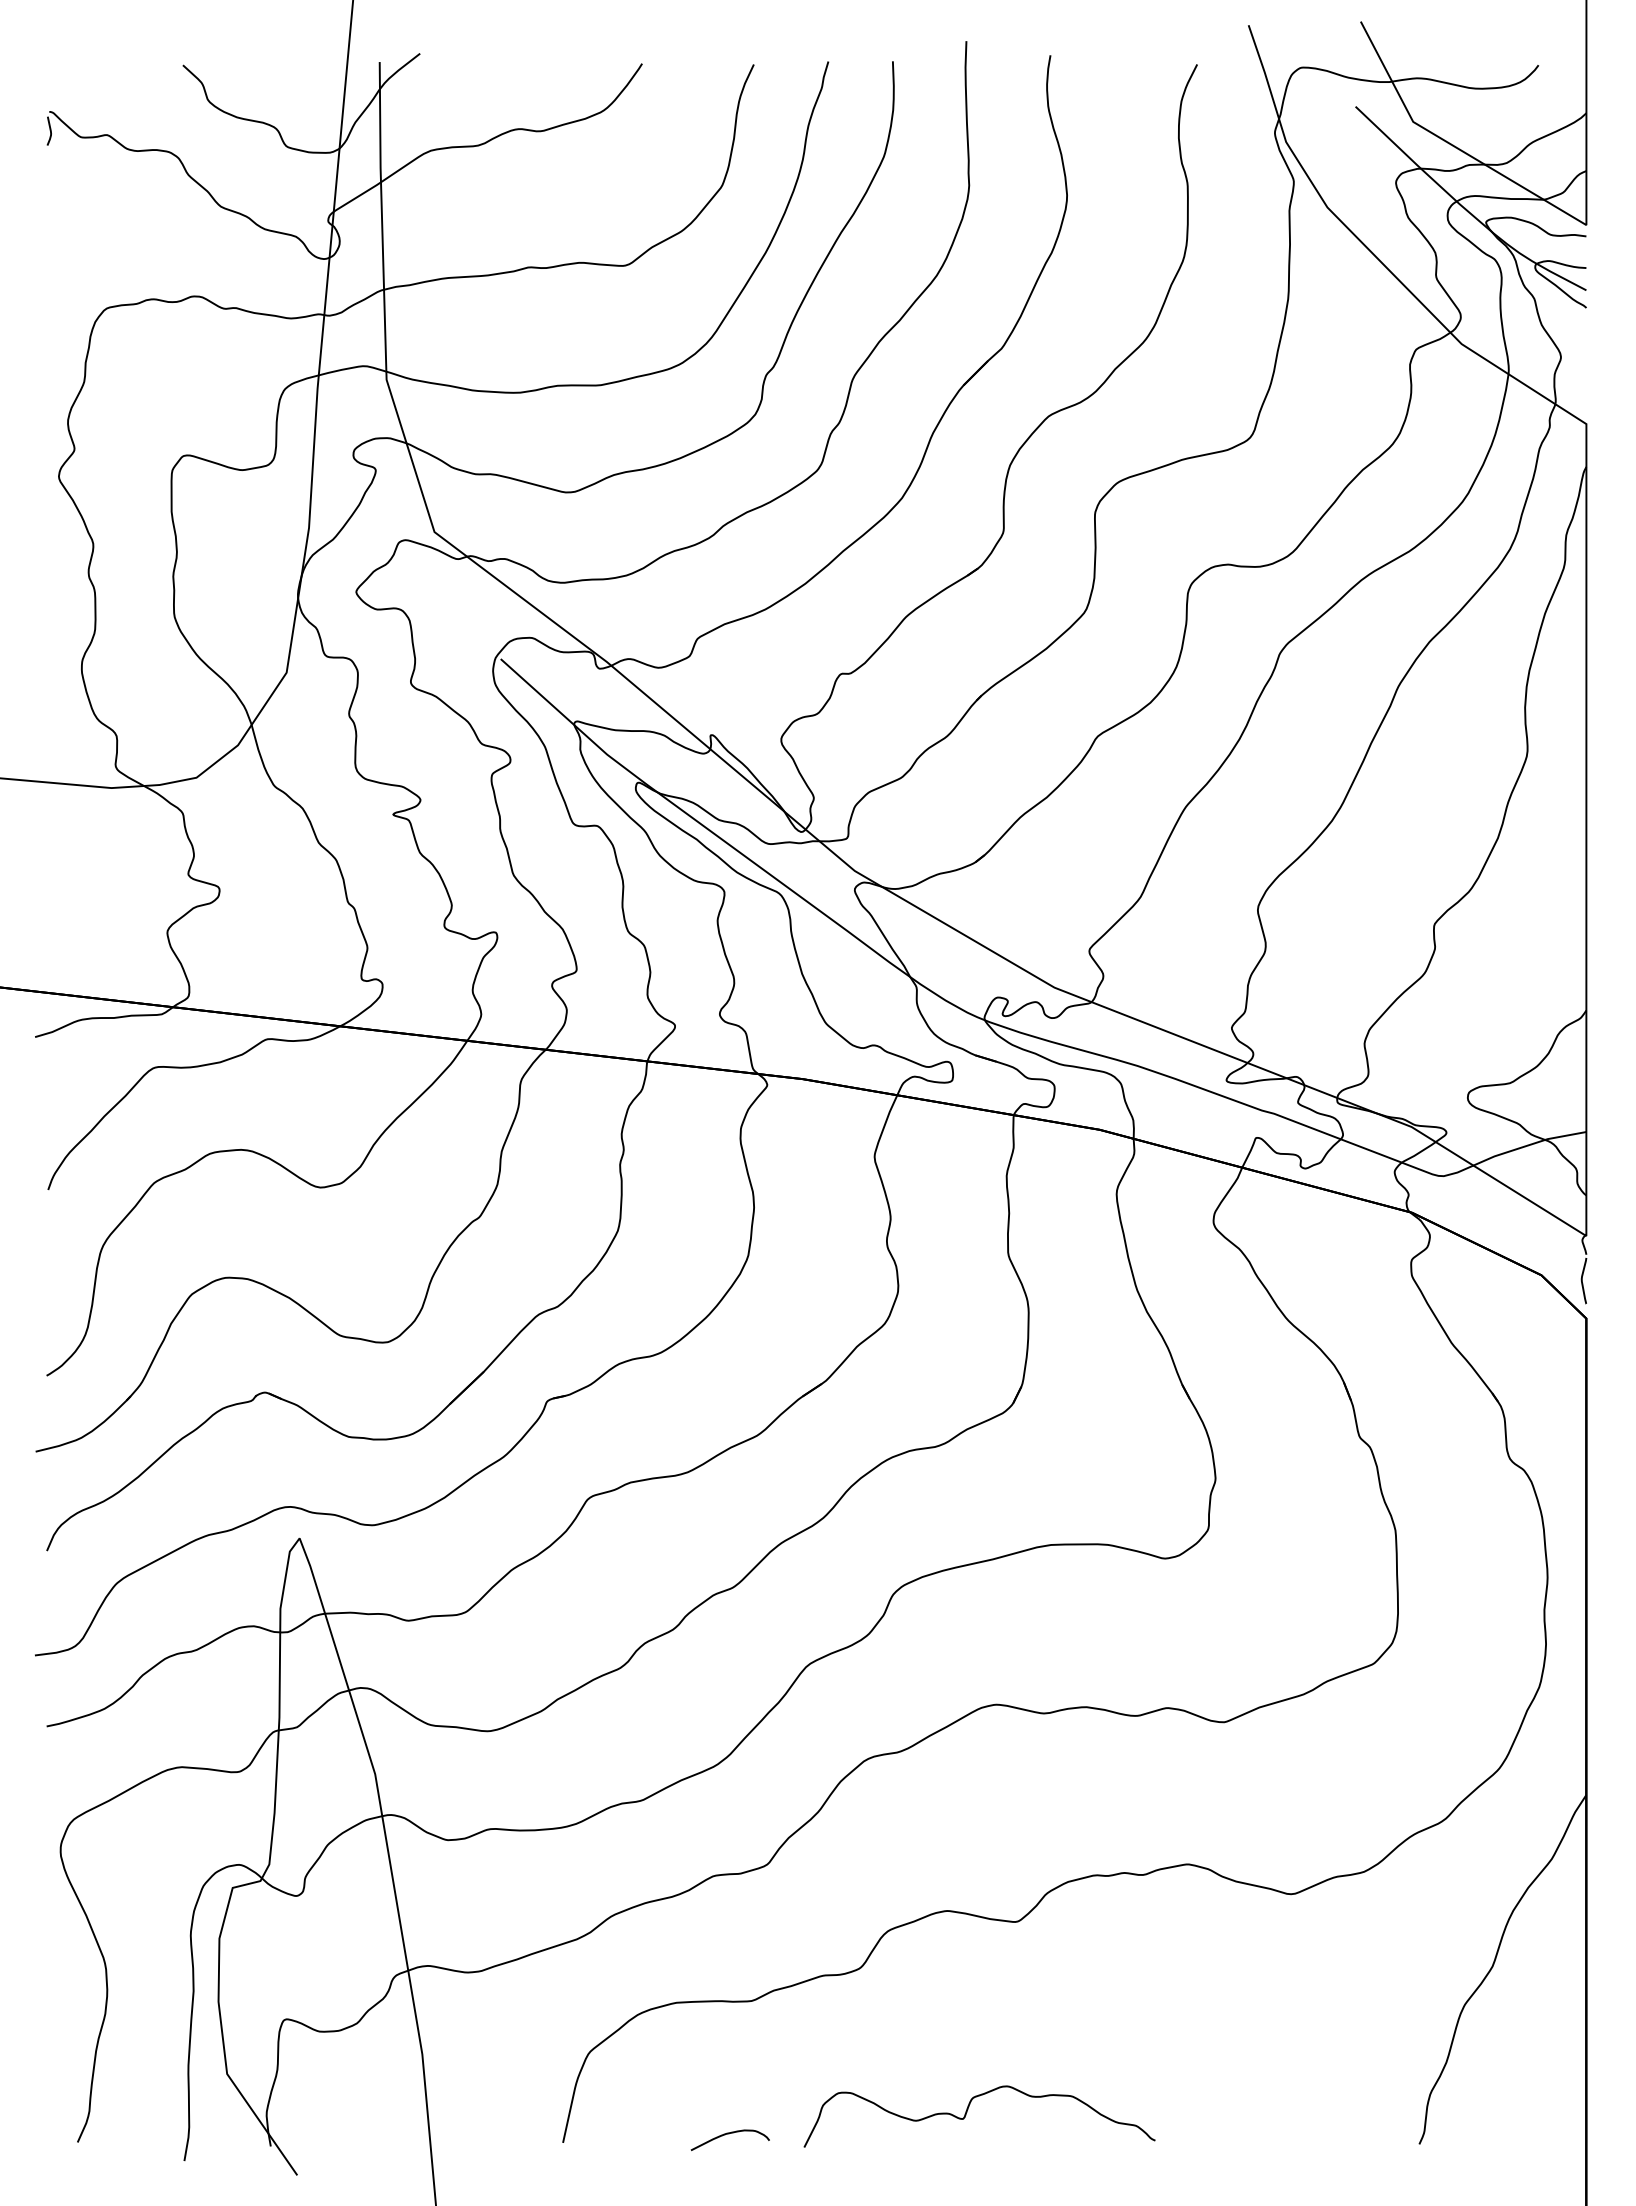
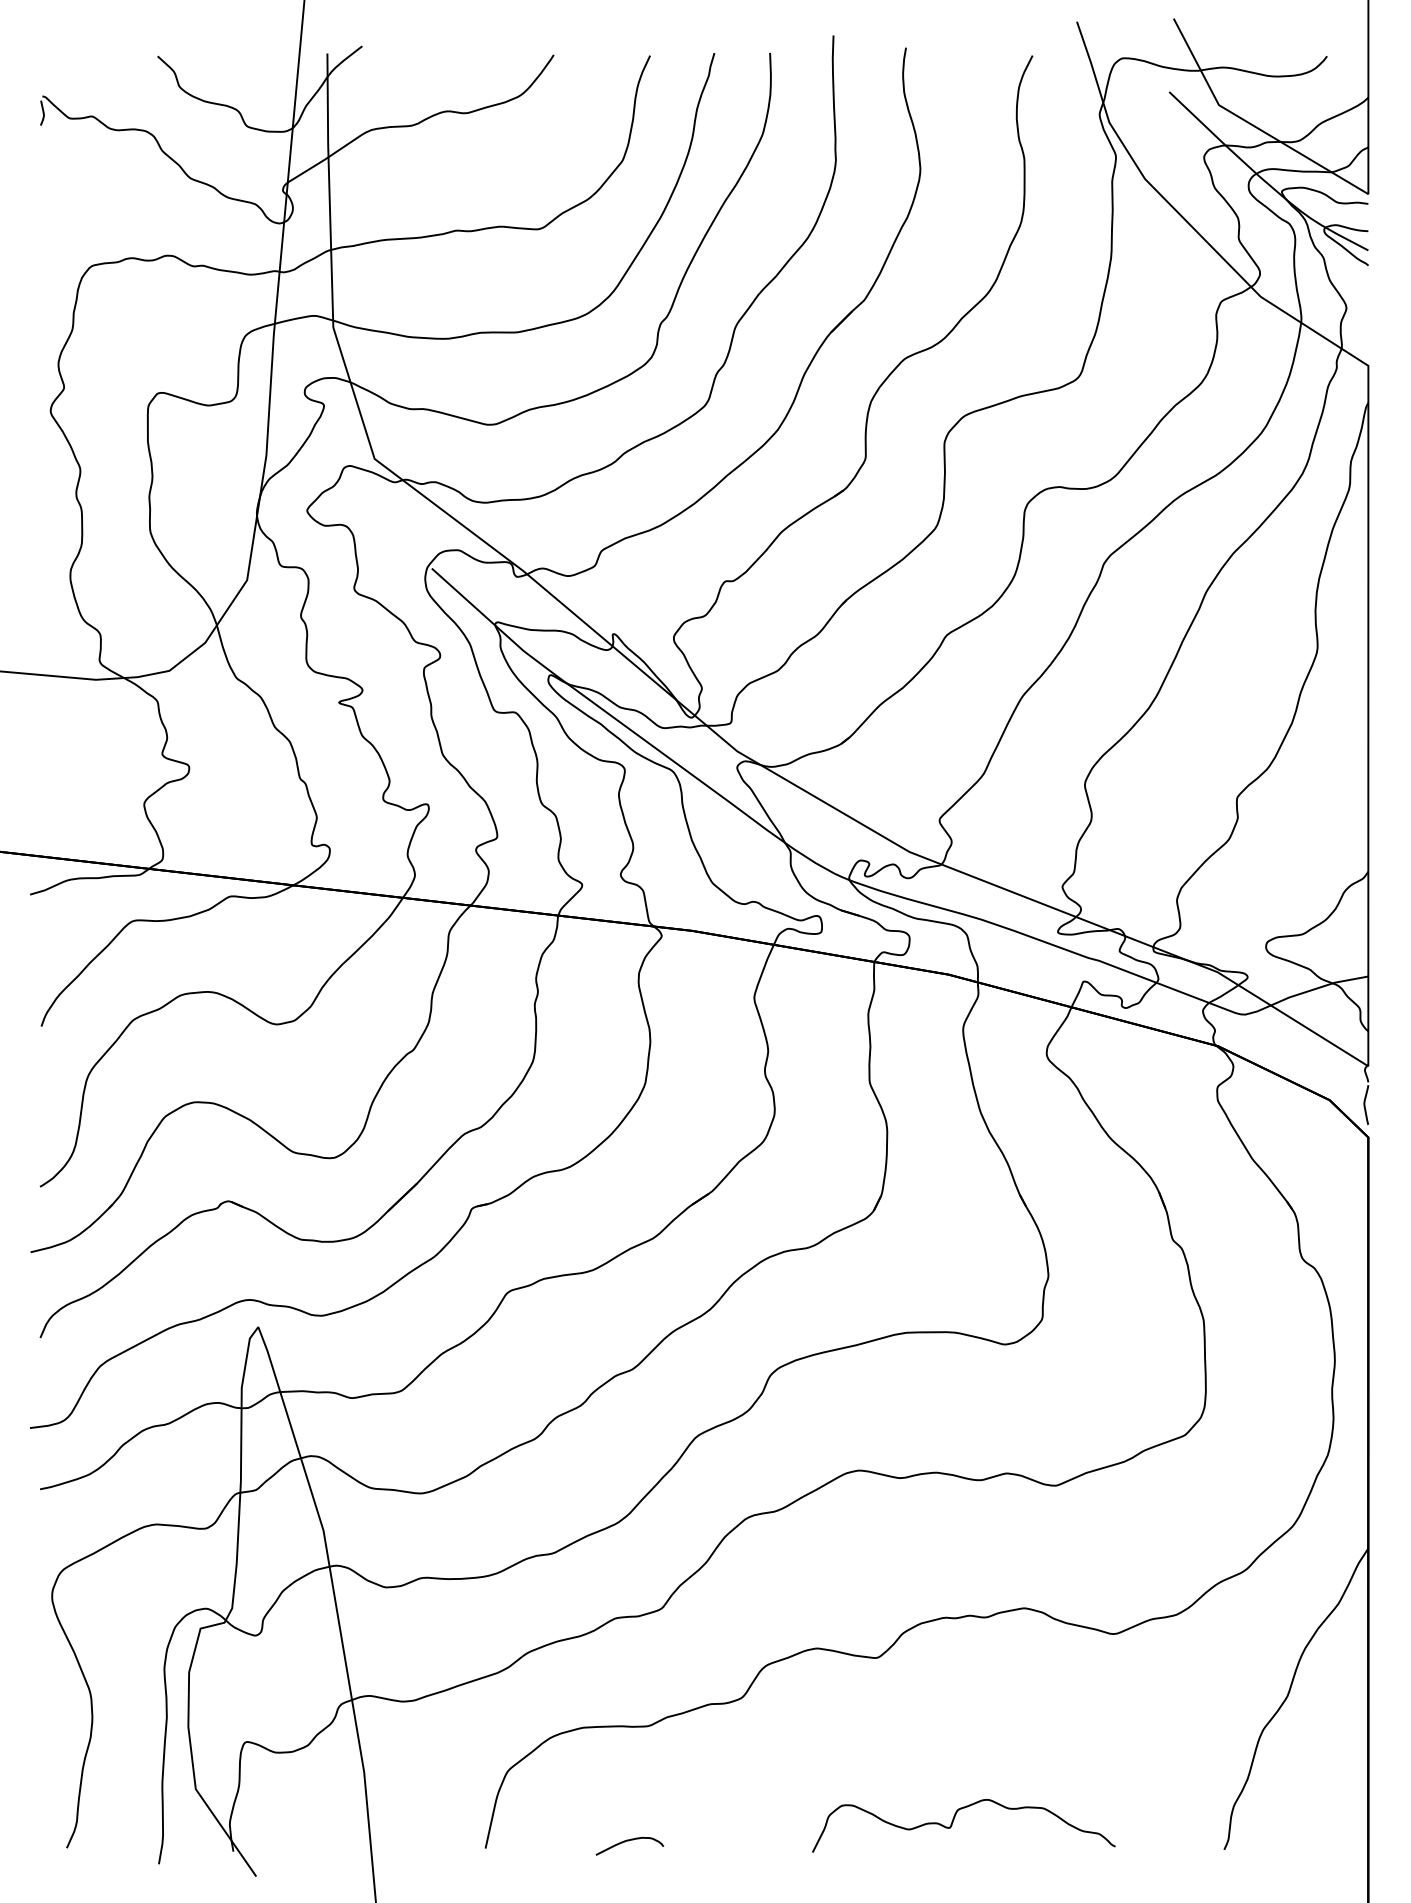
curve: (967, 2112) -> (953, 1822), moved

